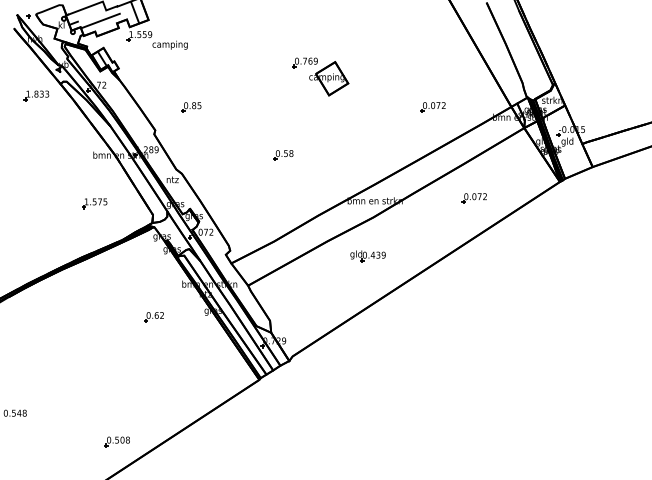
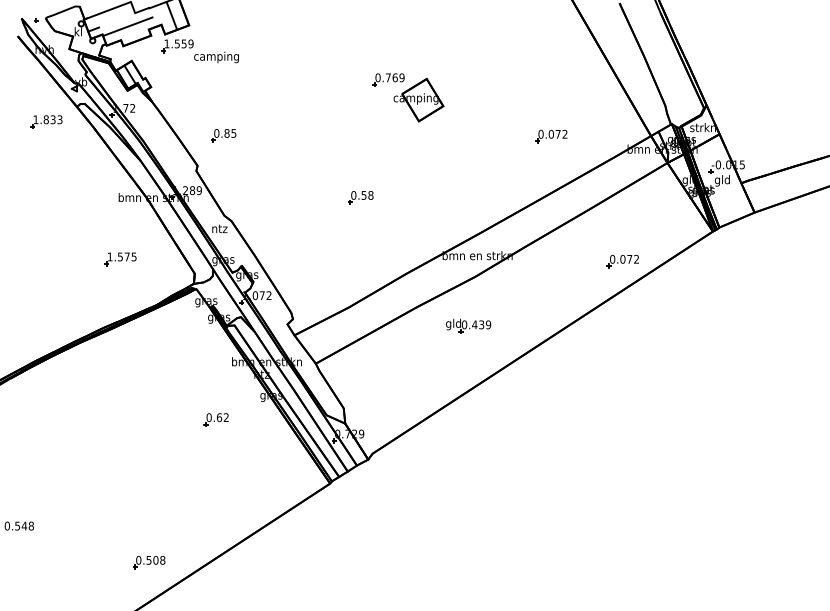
part: (191, 107) -> (223, 135), moved
part: (474, 198) -> (622, 261), moved
part: (153, 316) -> (215, 419), moved

